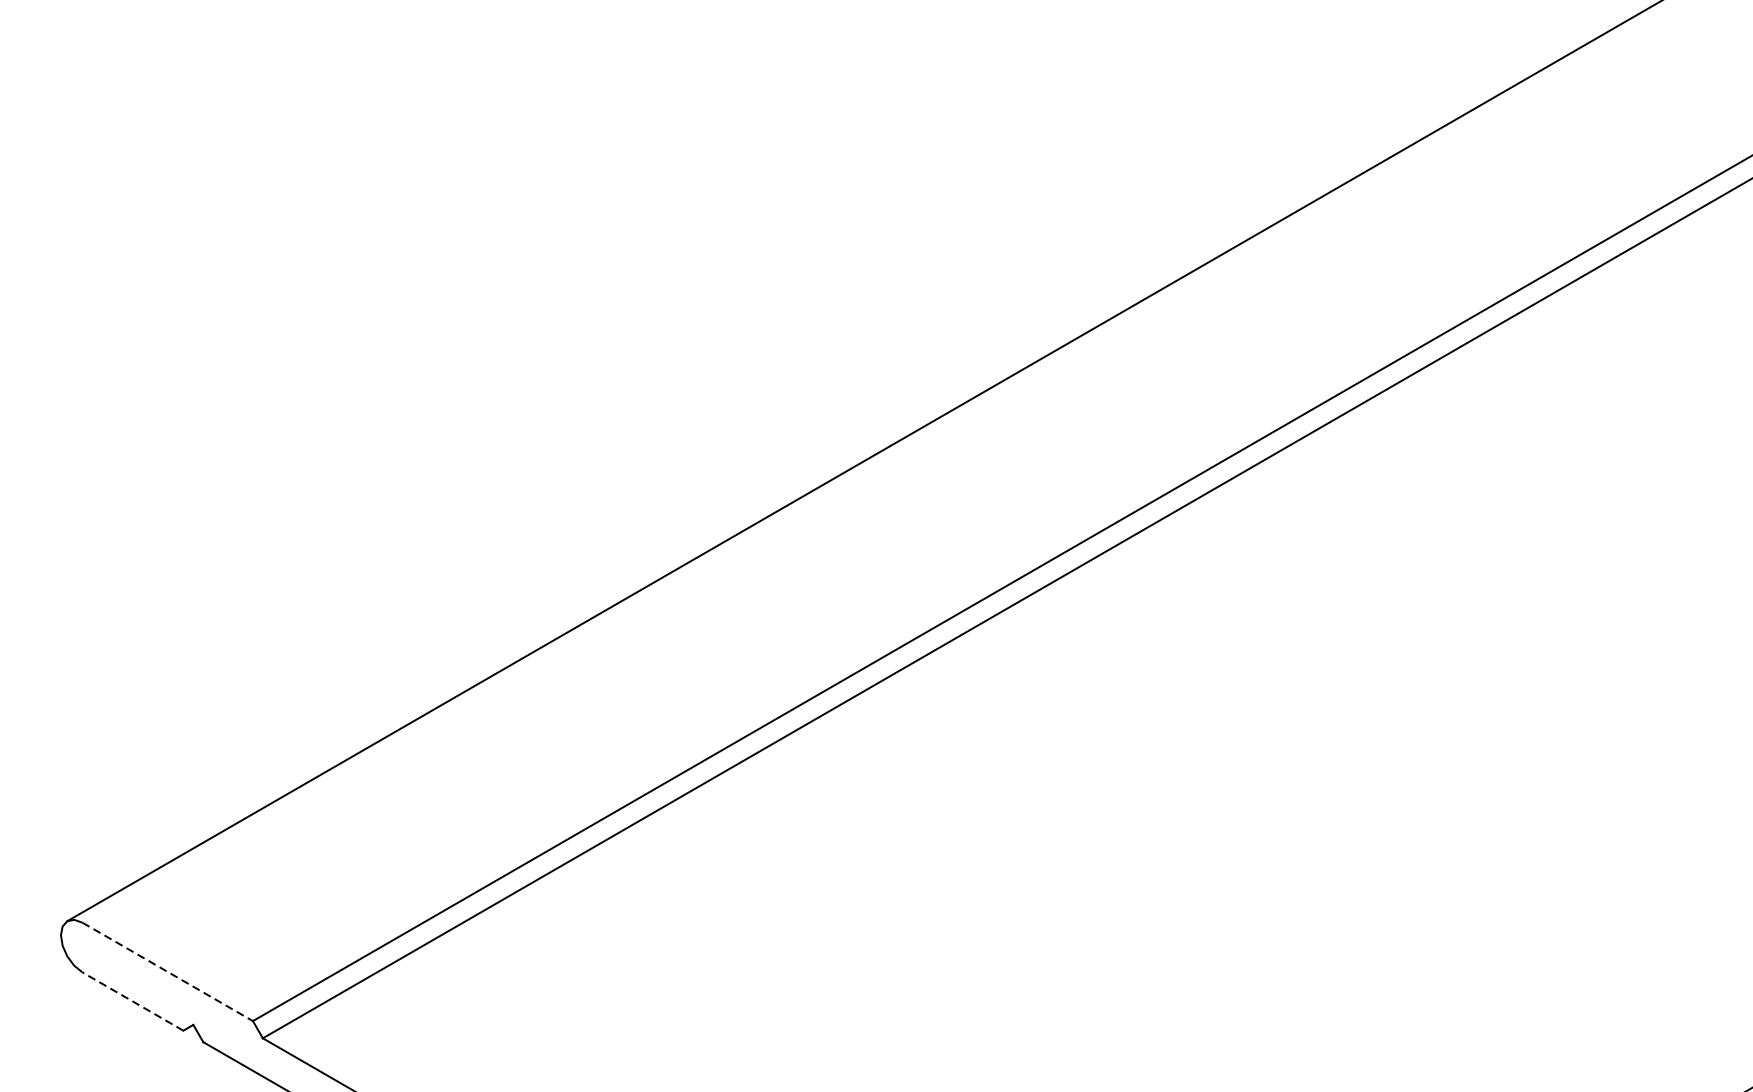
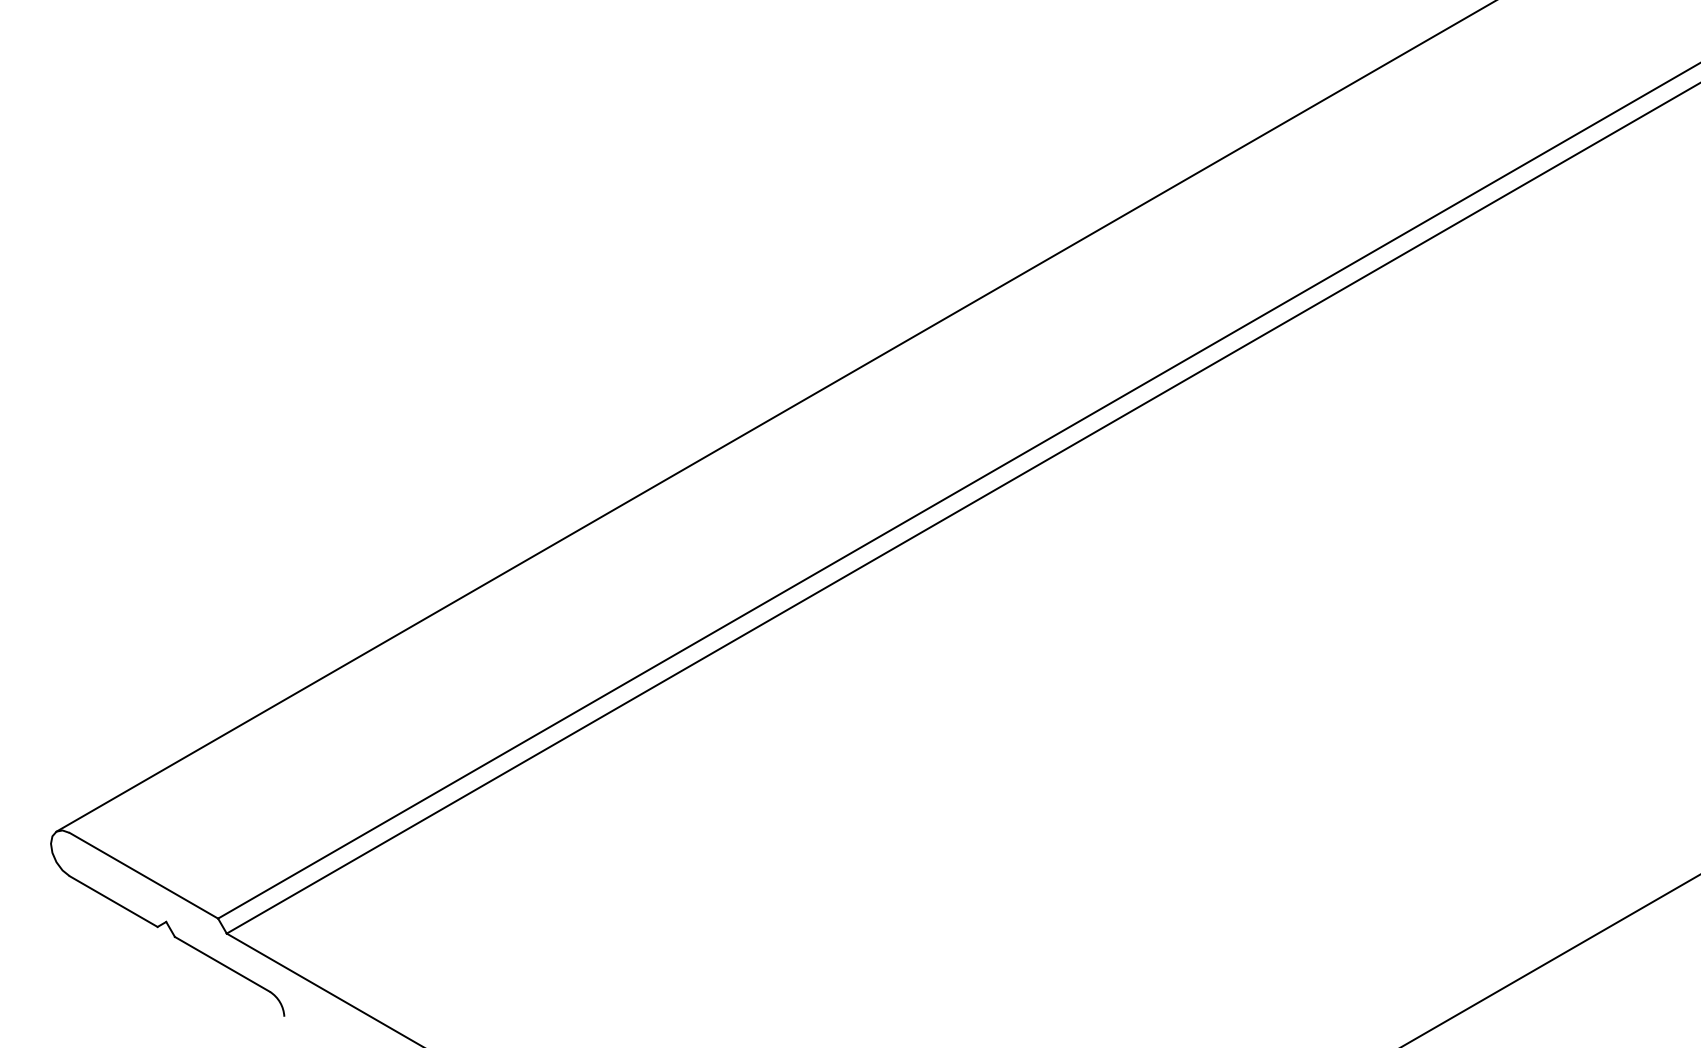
line: (167, 971) -> (143, 875), dashed -> solid
line: (132, 1001) -> (113, 901), dashed -> solid

